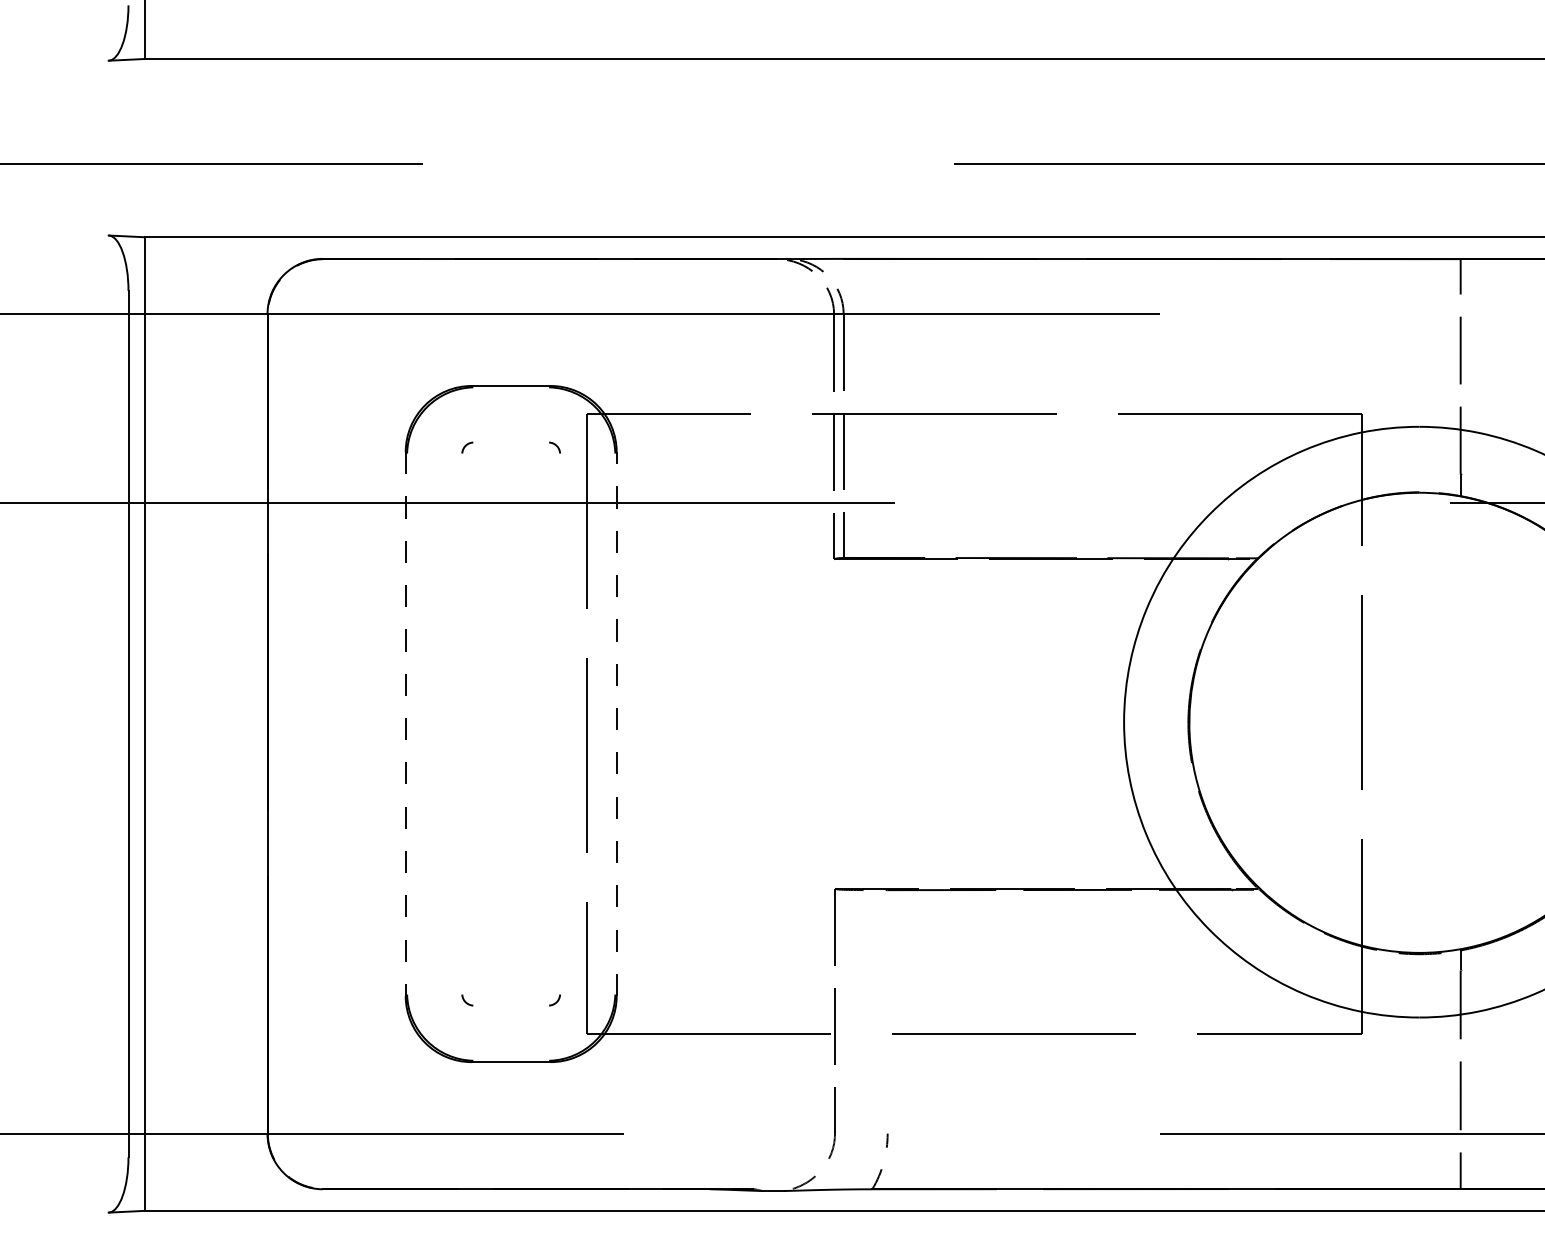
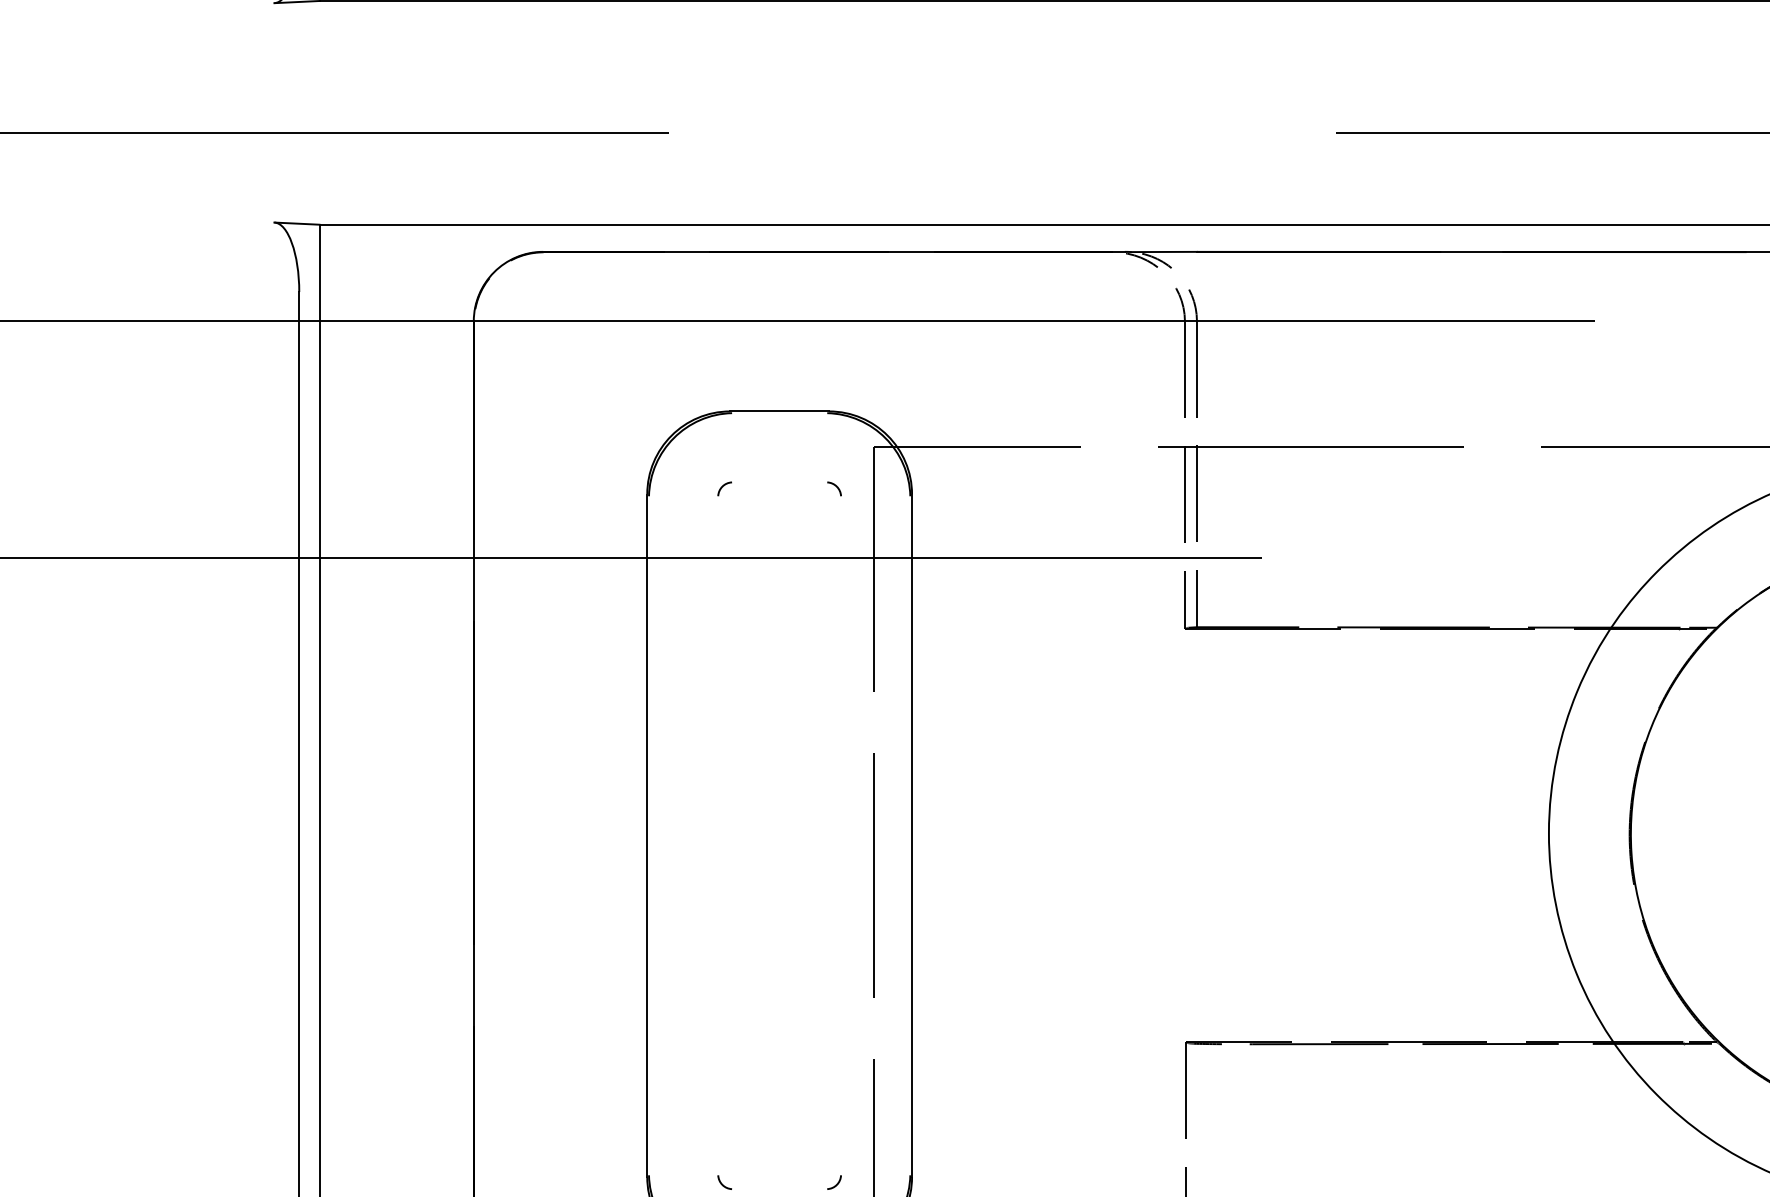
line: (405, 724) -> (646, 836), dashed -> solid
line: (616, 724) -> (911, 836), dashed -> solid

